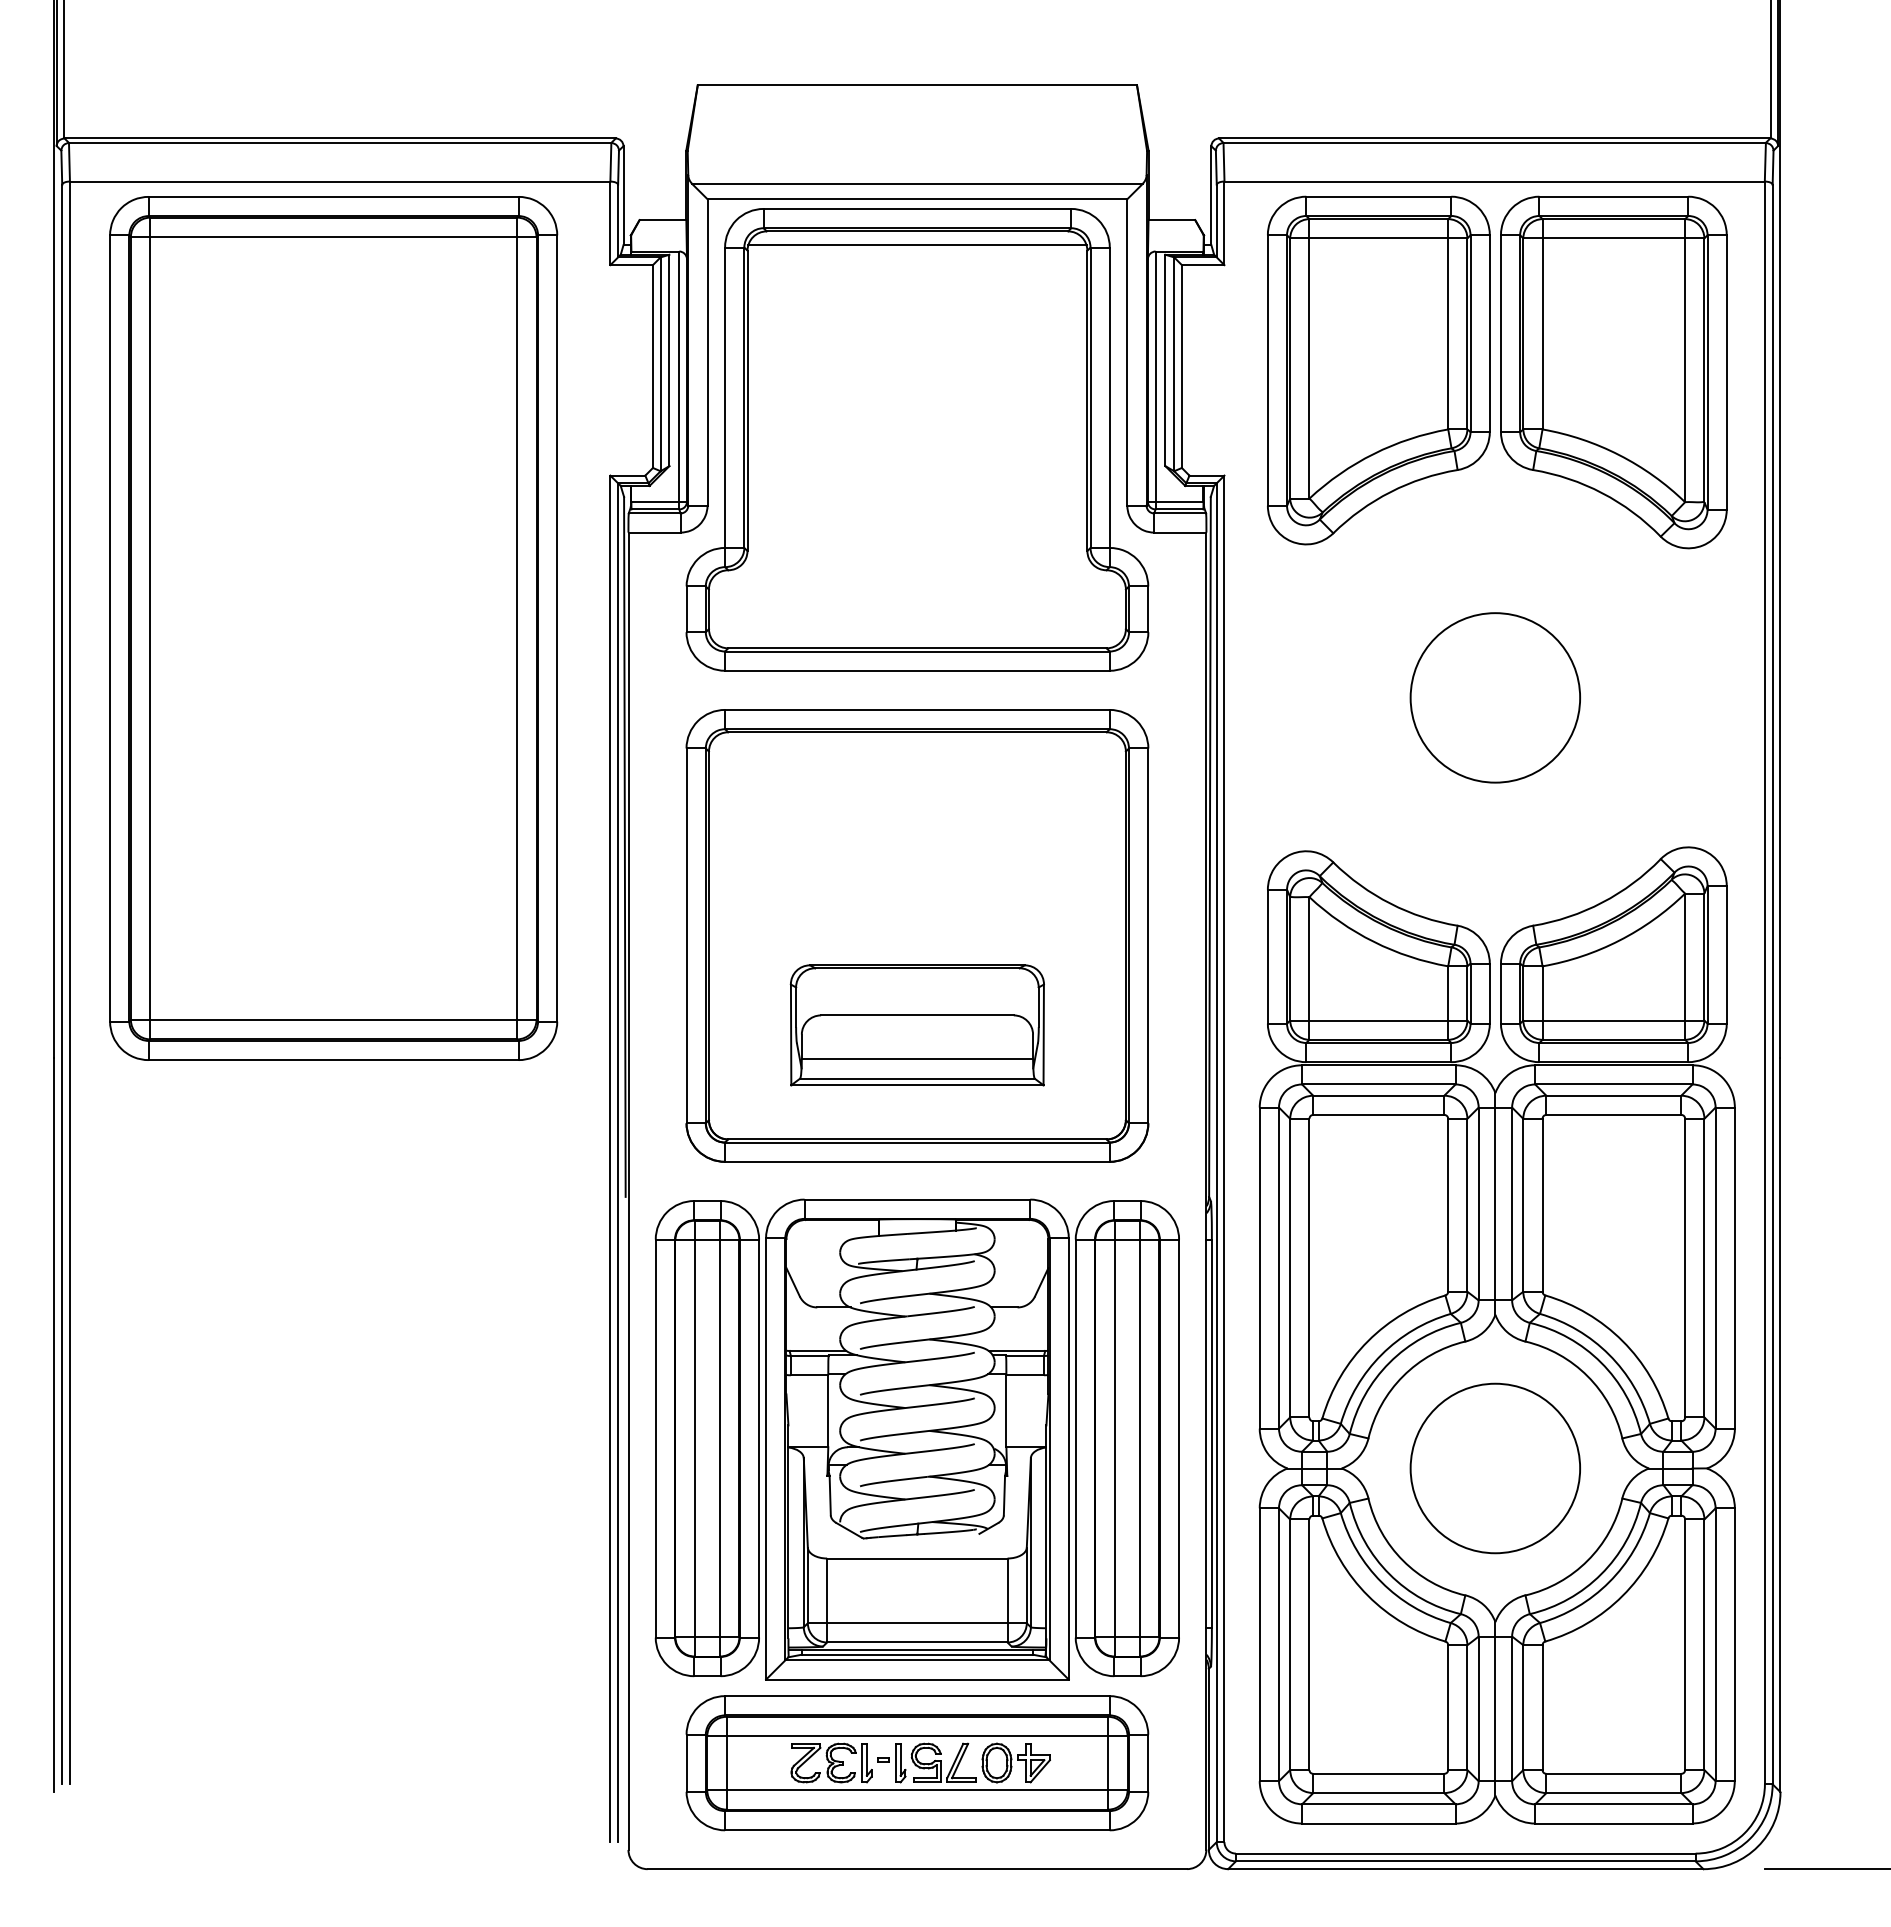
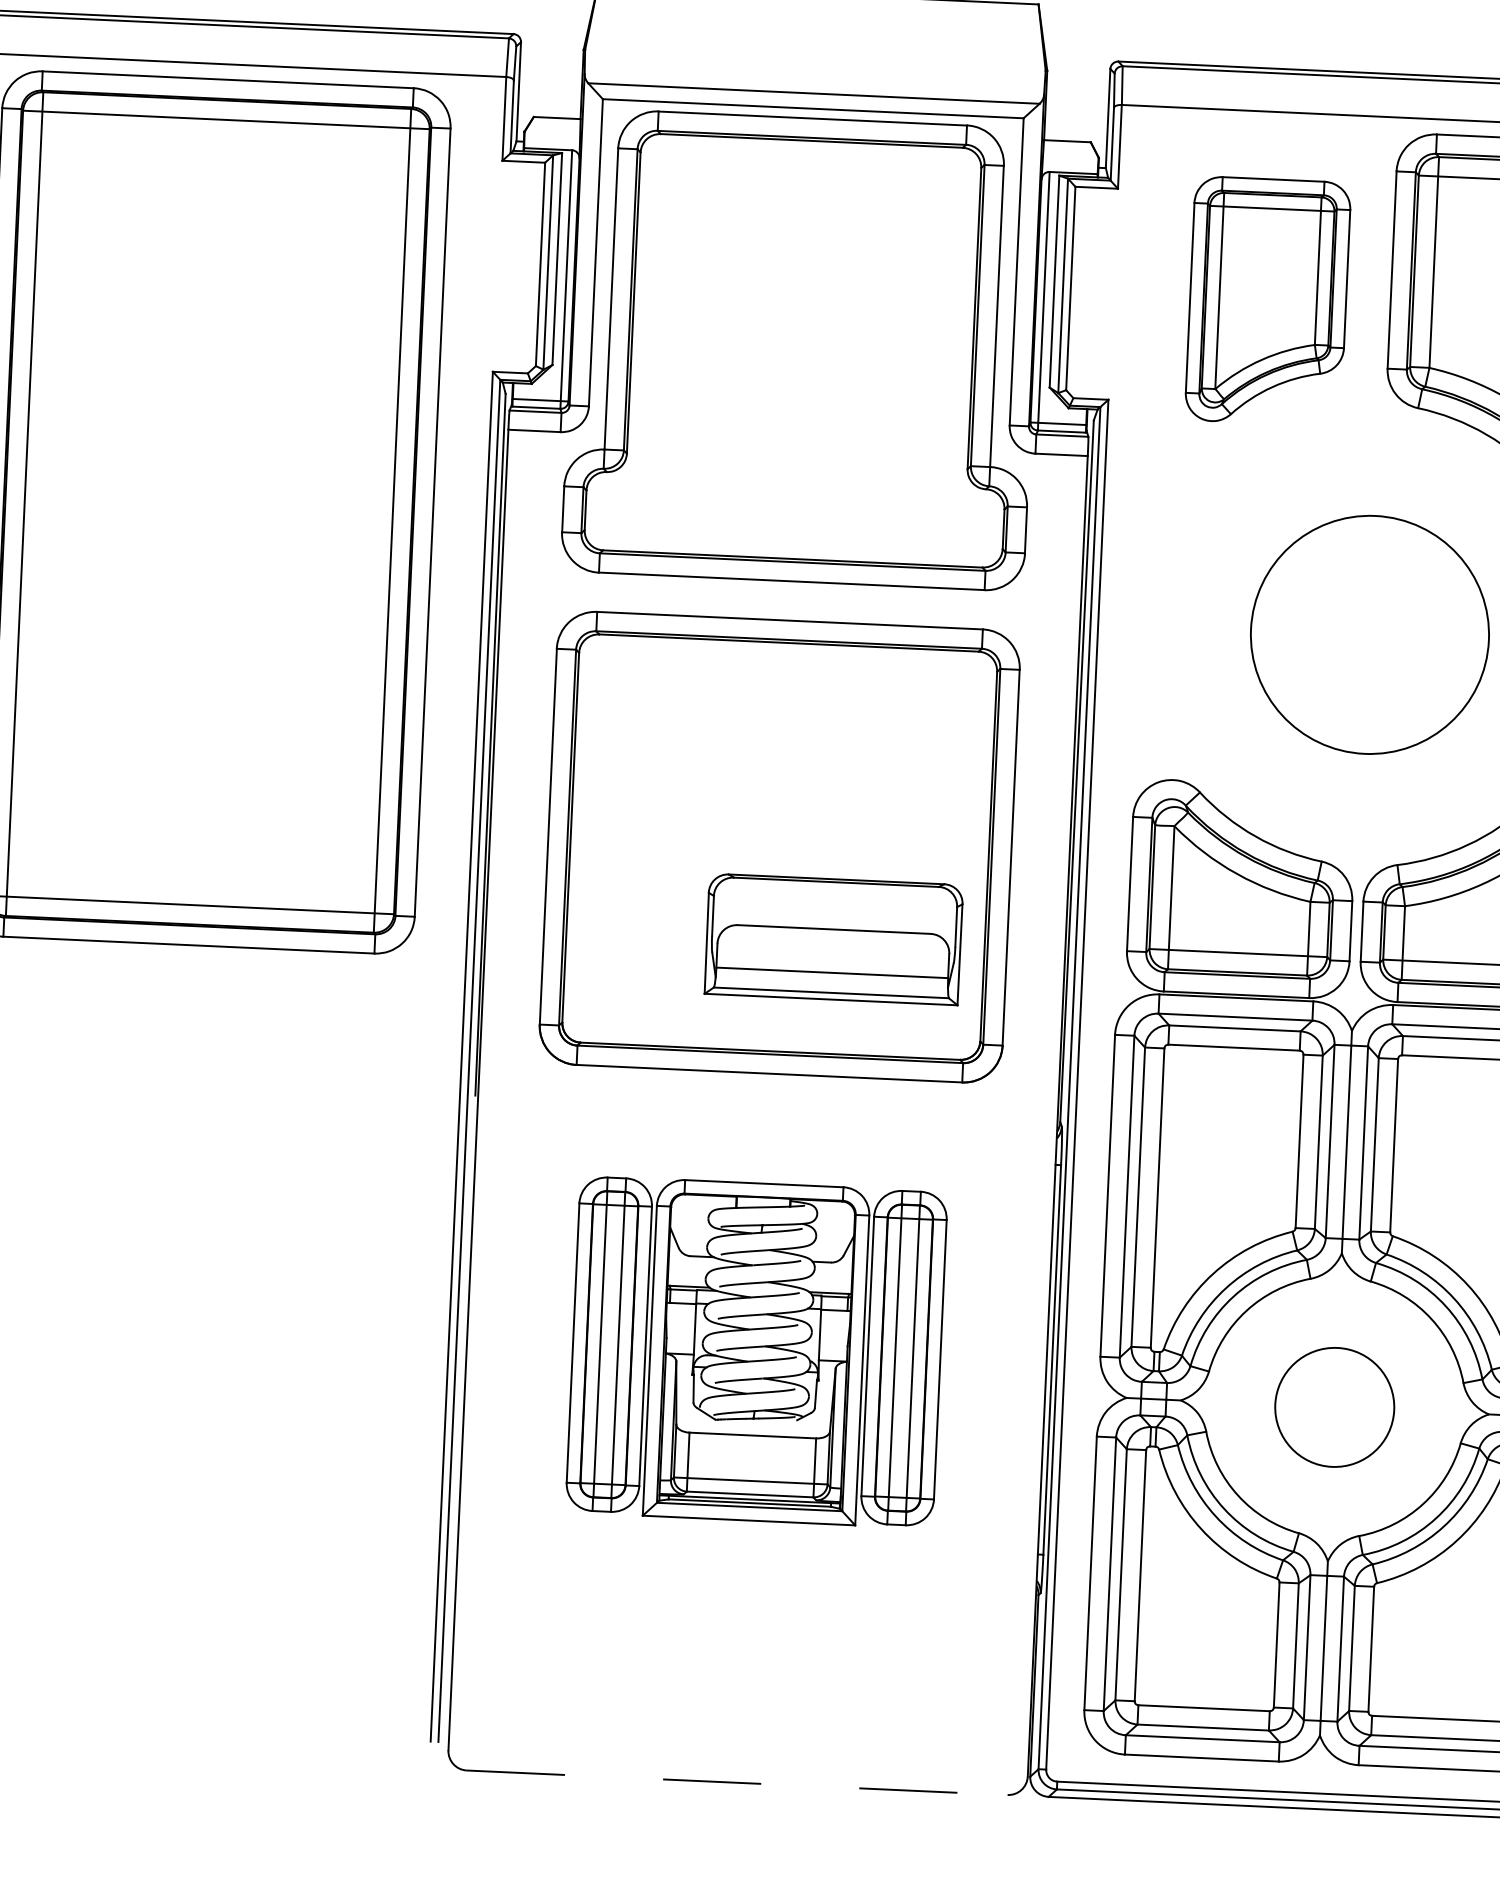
line: (917, 245) -> (811, 155), removed
part: (1378, 370) -> (1267, 301), size x0.7
circle: (1495, 697) -> (1370, 634), size x1.4
part: (916, 1025) -> (832, 939), moved
part: (916, 1439) -> (755, 1351), size x0.7
circle: (1494, 1468) -> (1333, 1407), size x0.7
part: (917, 1763) -> (742, 1676), removed
line: (917, 1869) -> (737, 1783), solid -> dashed

